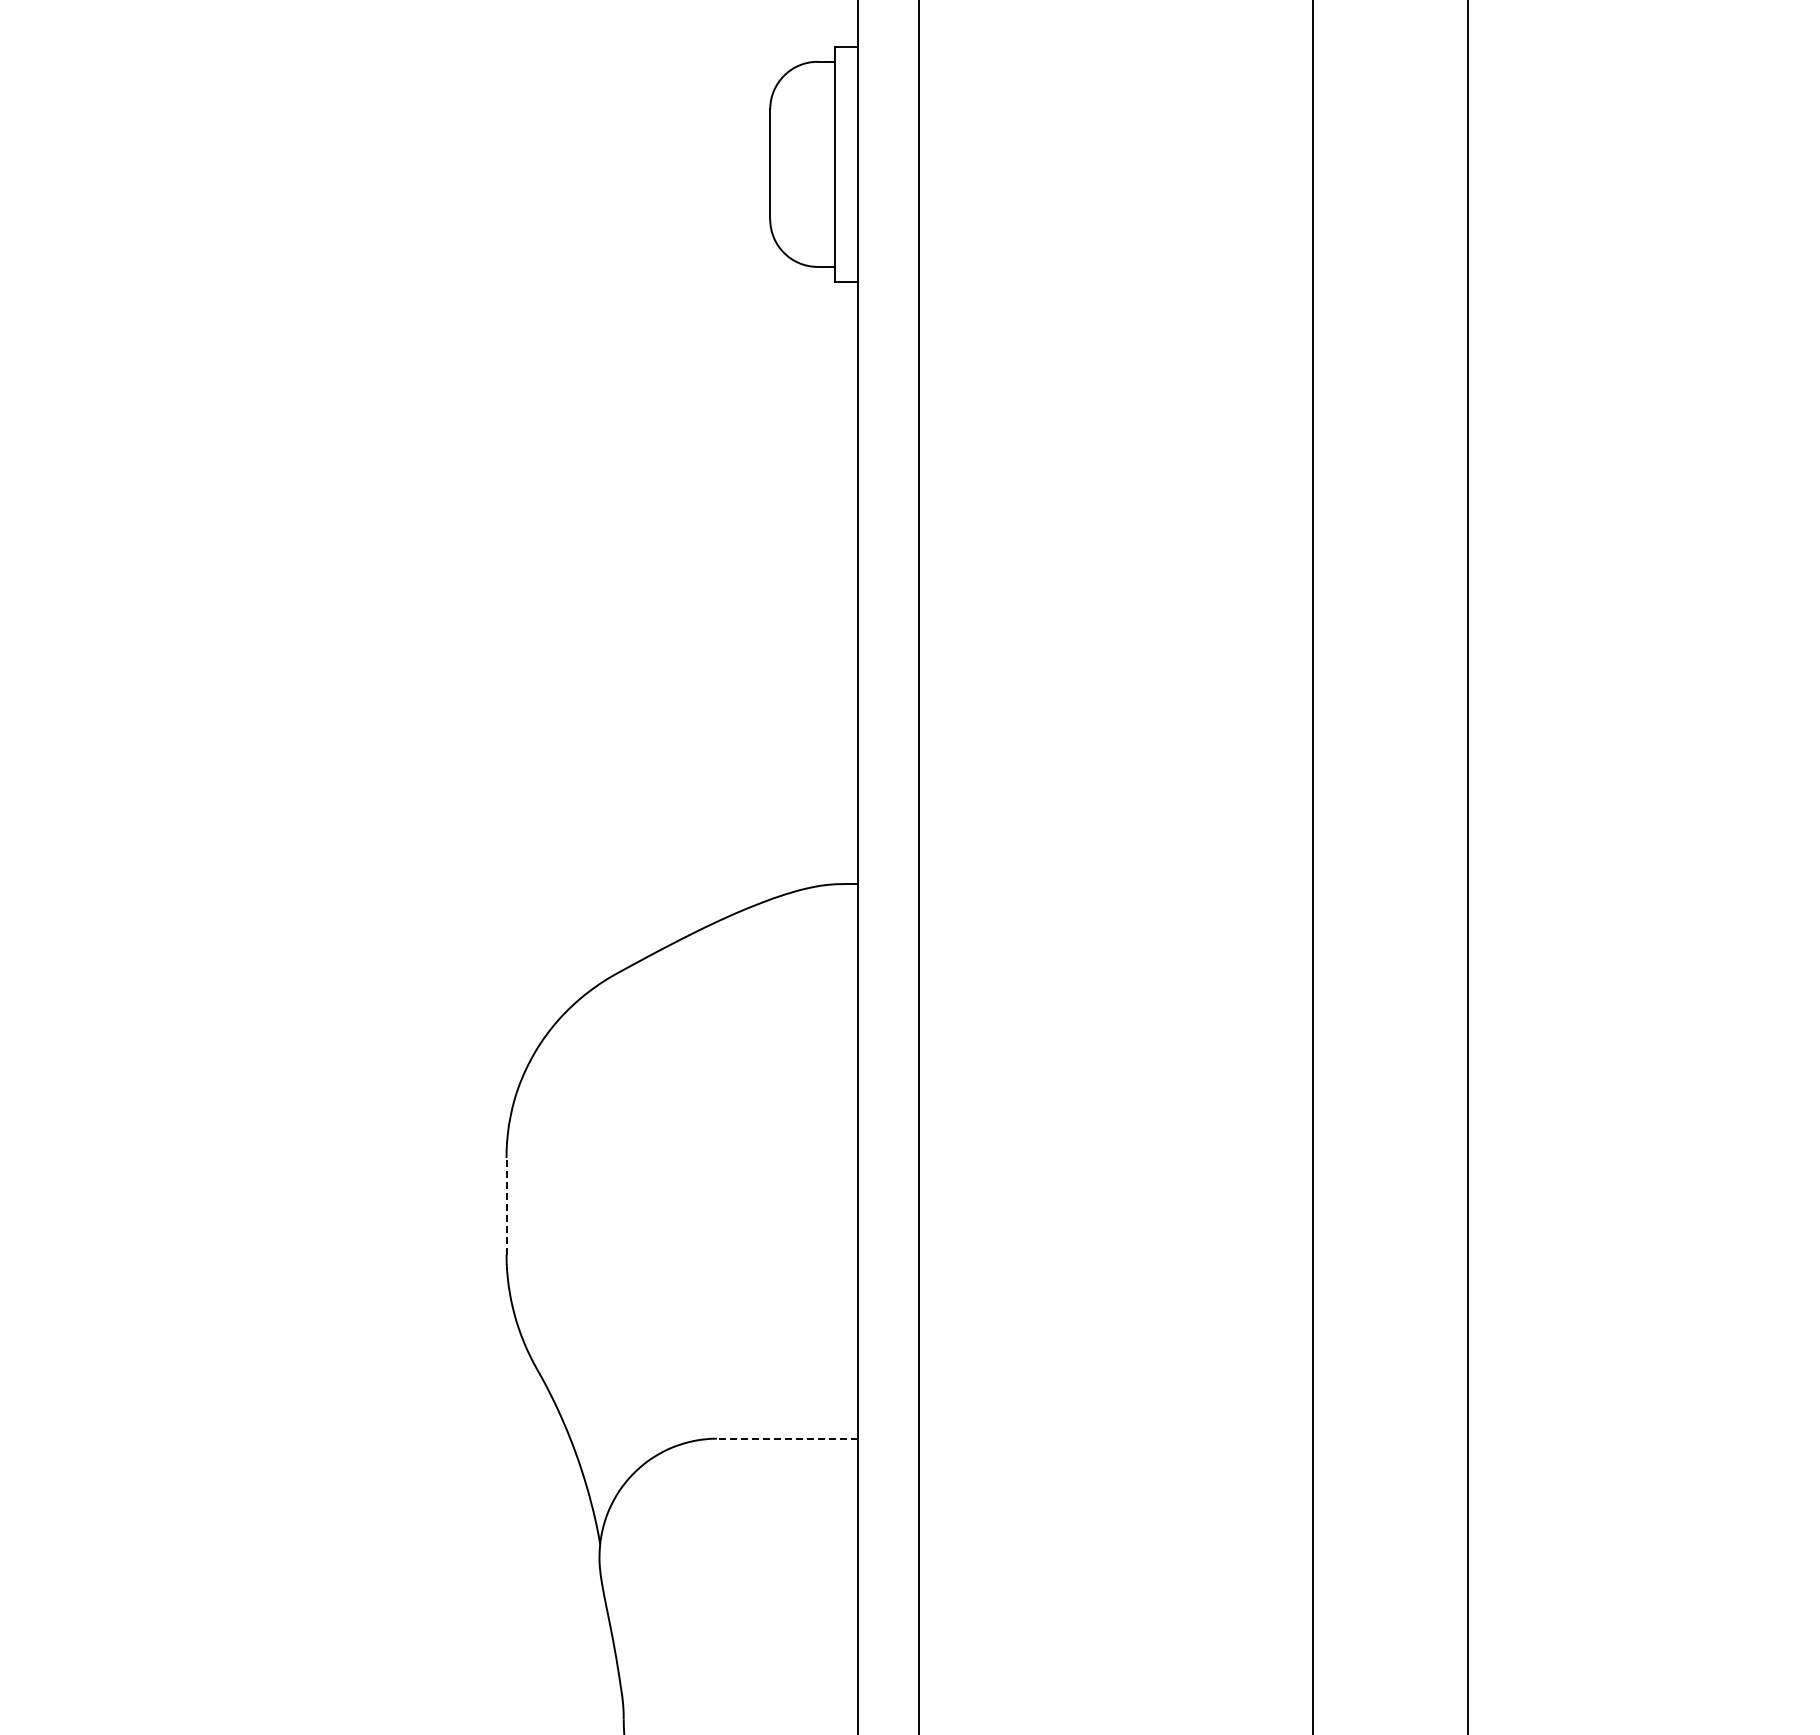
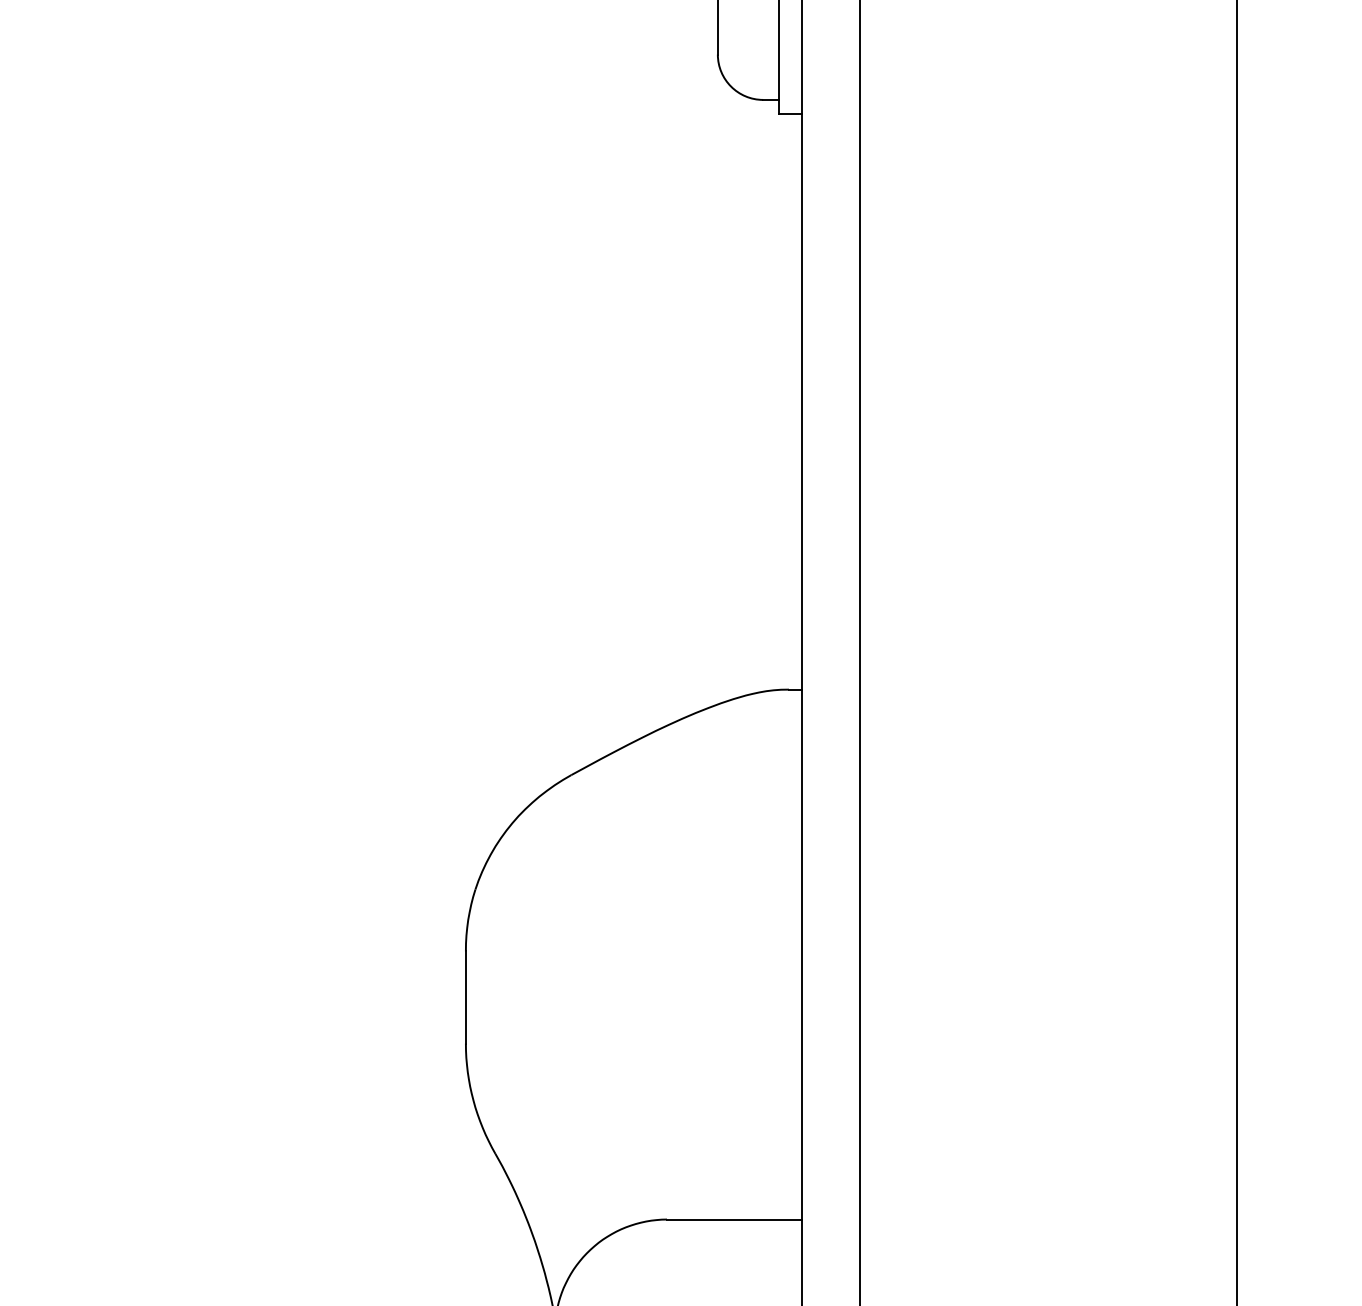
line: (506, 1205) -> (465, 996), dashed -> solid
line: (787, 1438) -> (734, 1219), dashed -> solid

